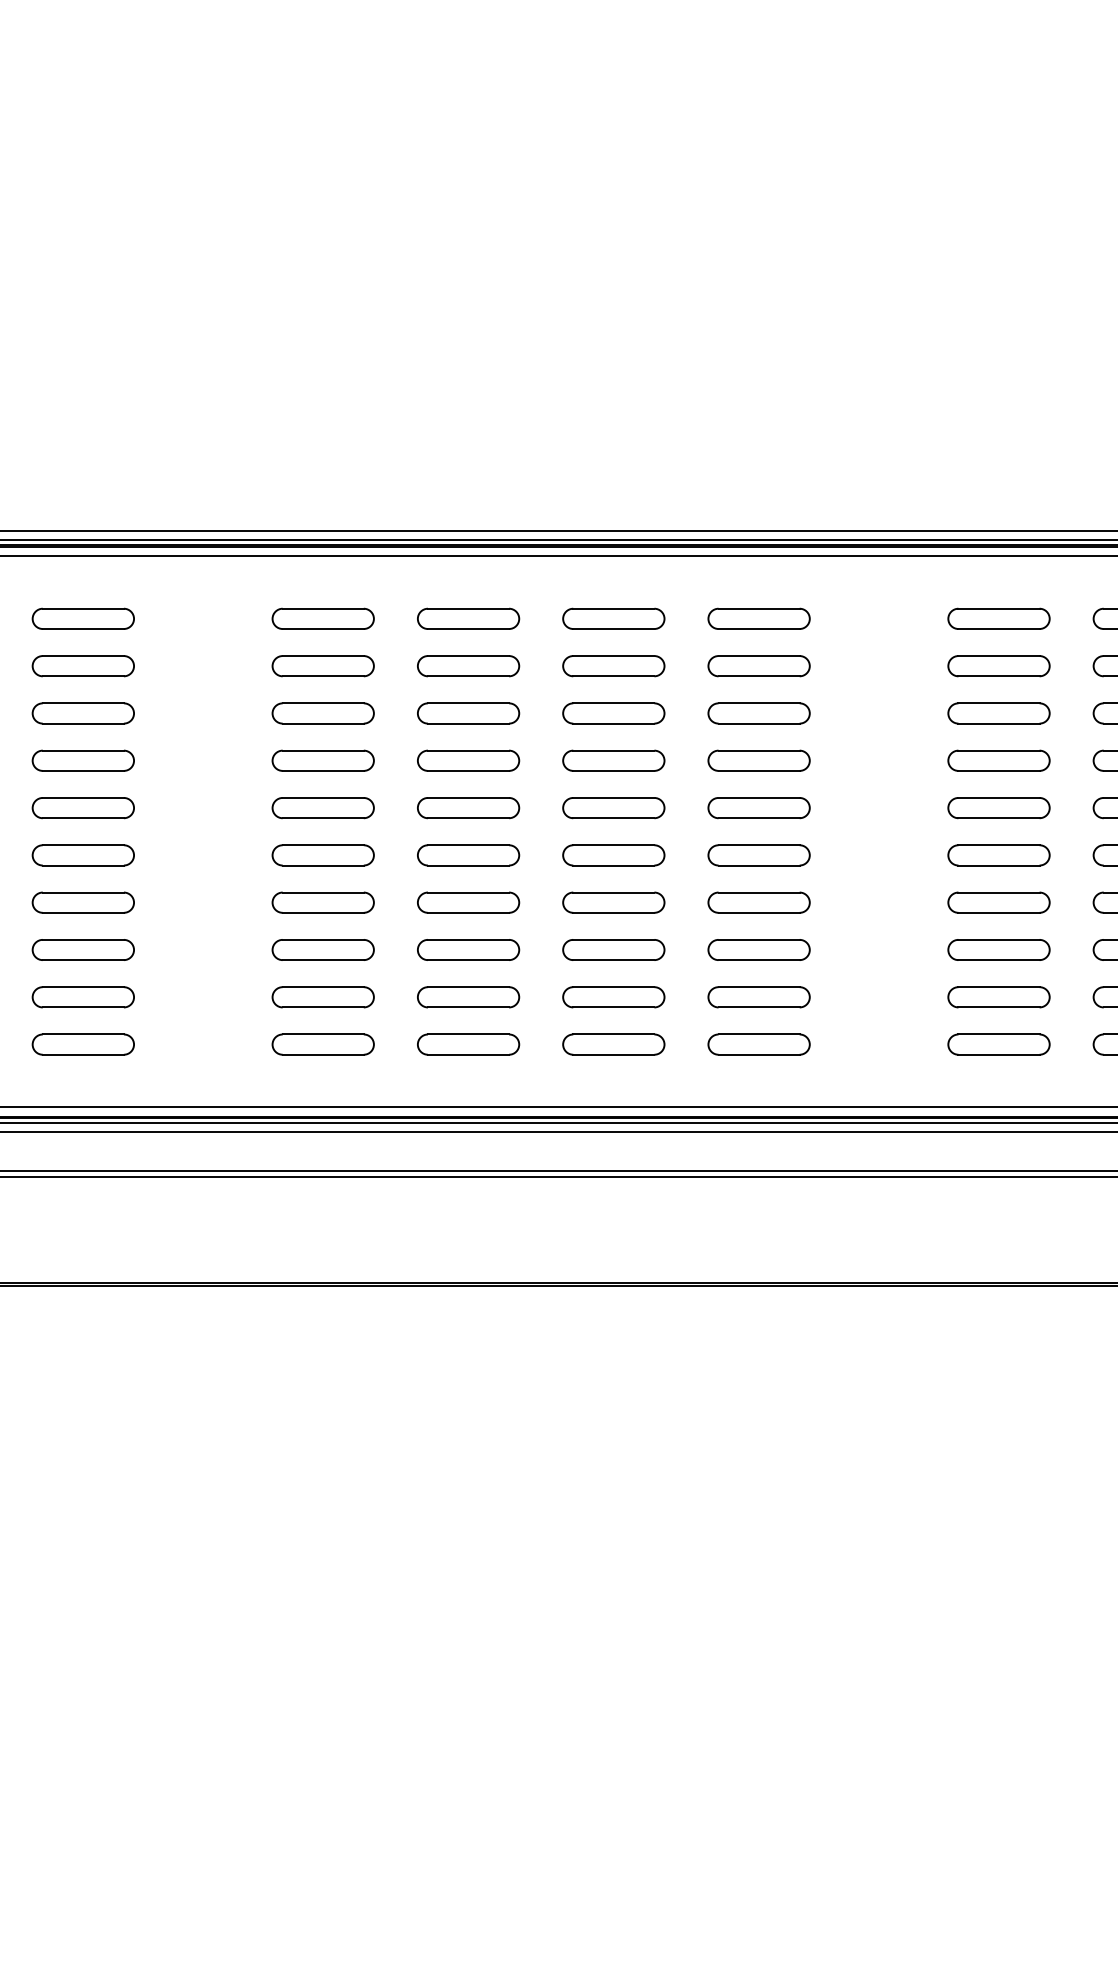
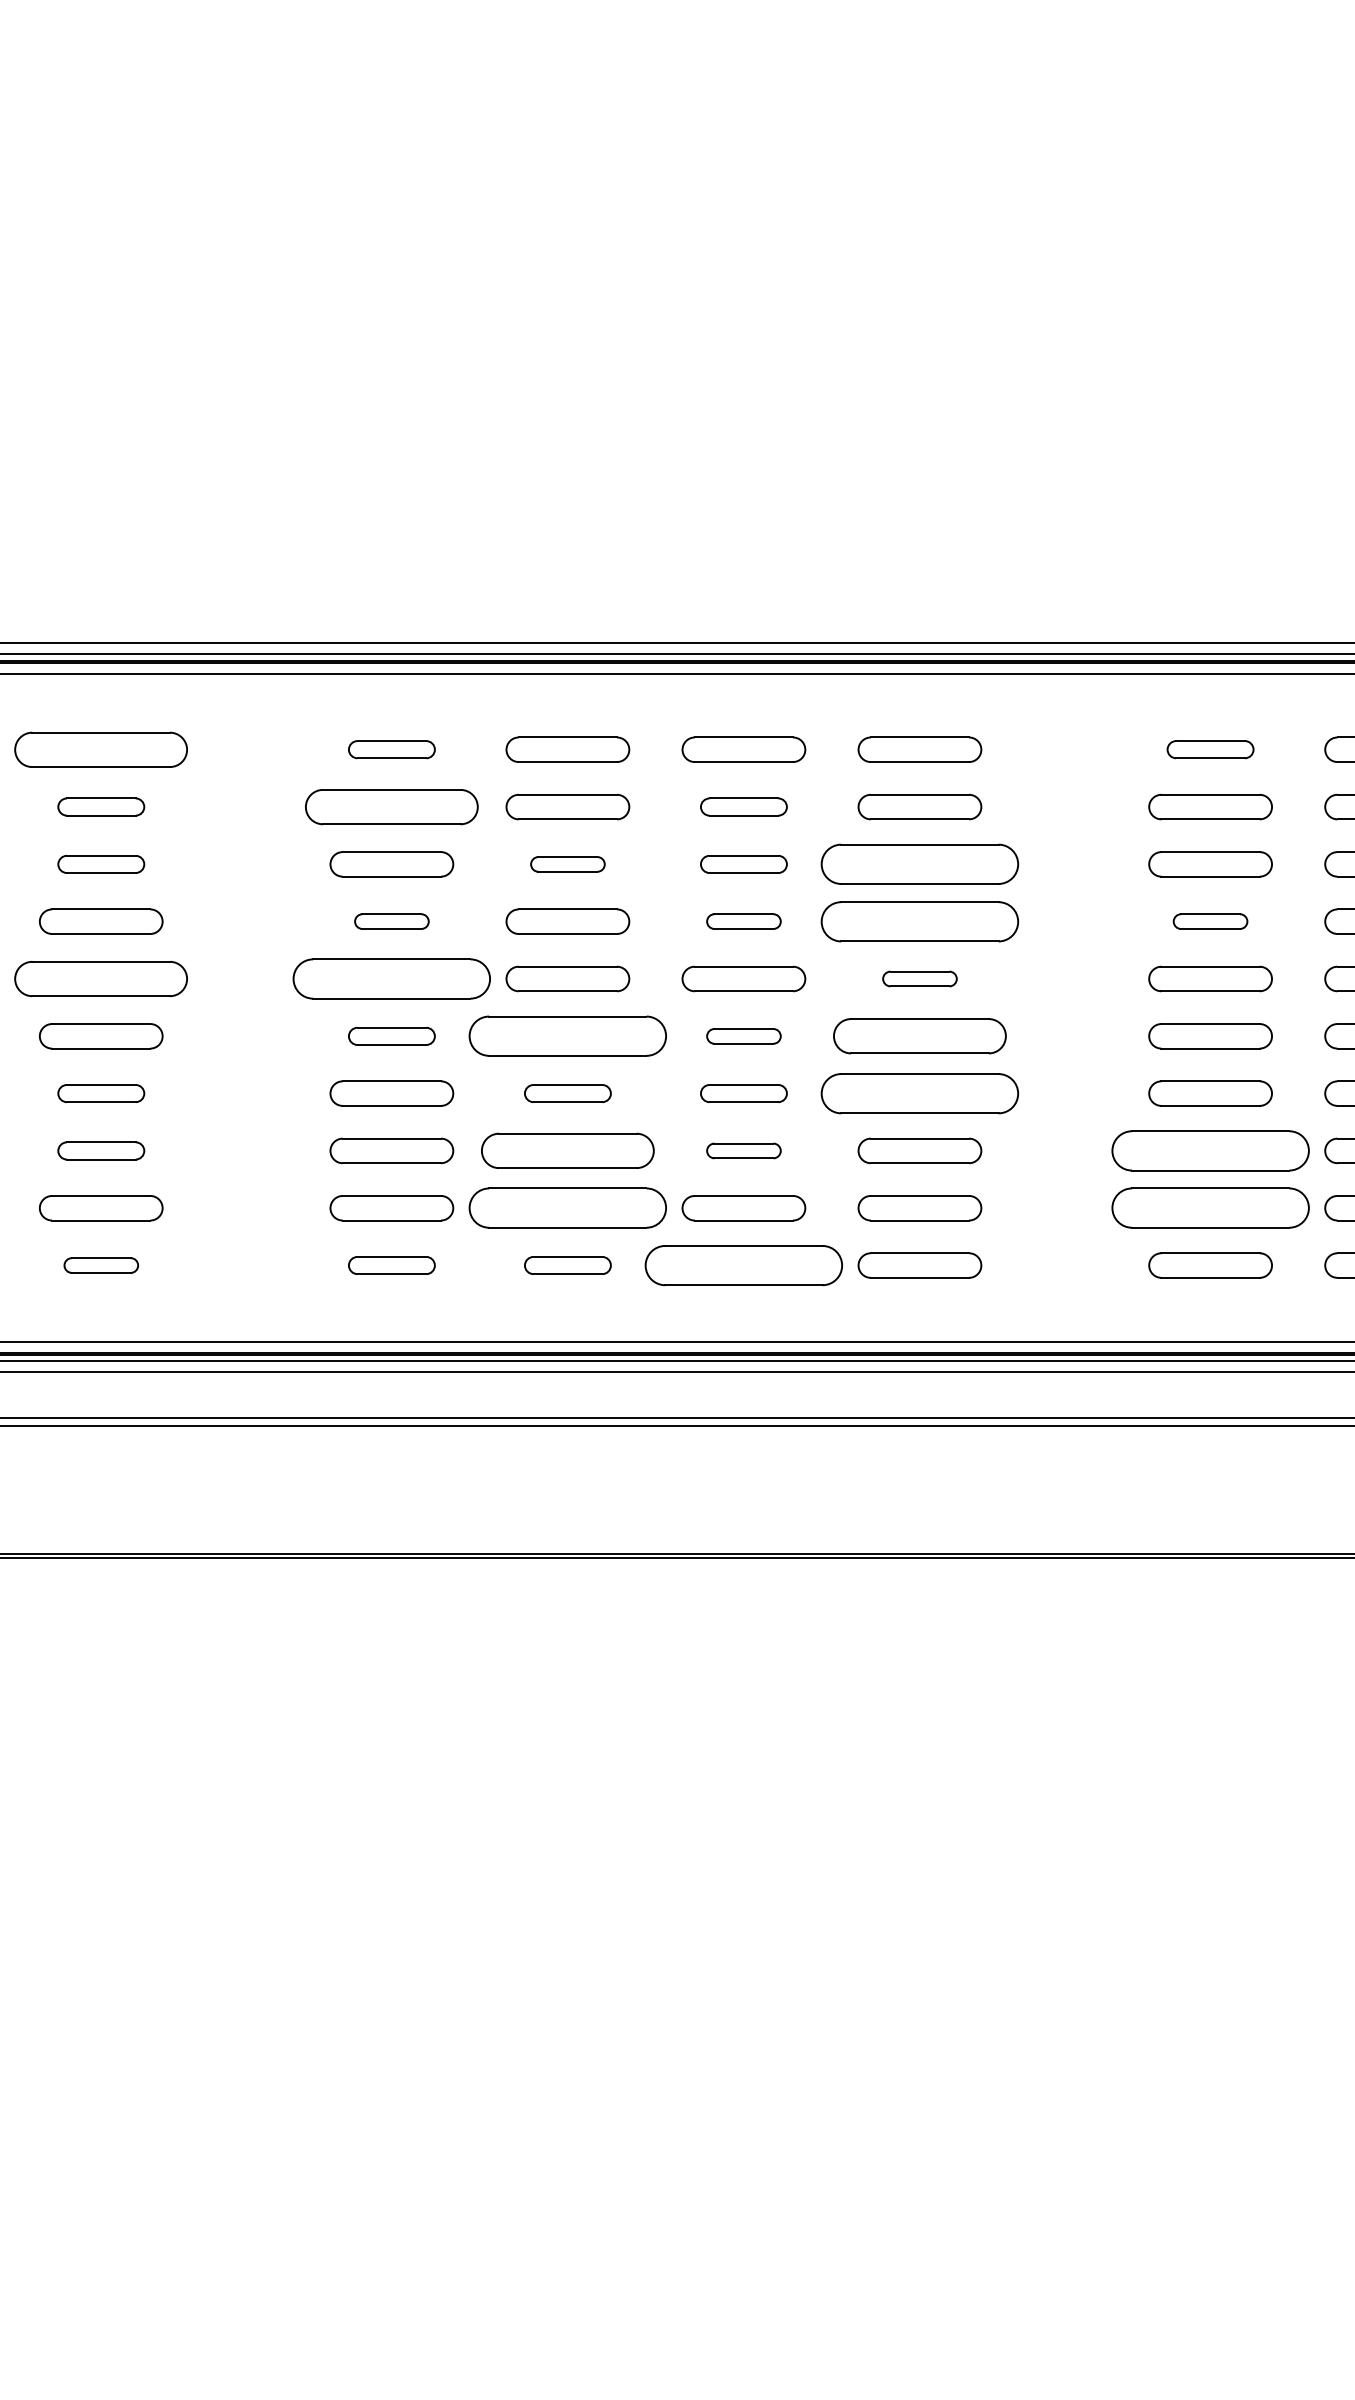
part: (83, 618) -> (101, 749), size x1.4
part: (322, 618) -> (391, 749), size x0.7
part: (998, 618) -> (1210, 749), size x0.7
part: (83, 665) -> (101, 806), size x0.7
part: (322, 665) -> (391, 806), size x1.4
part: (613, 665) -> (743, 806), size x0.7
part: (83, 713) -> (101, 864), size x0.7
part: (468, 713) -> (567, 864), size x0.6
part: (613, 713) -> (743, 864), size x0.7
part: (758, 713) -> (919, 864), size x1.6
part: (322, 760) -> (391, 921), size x0.6
part: (613, 760) -> (743, 921), size x0.6
part: (758, 760) -> (919, 921), size x1.6
part: (998, 760) -> (1210, 921), size x0.6
part: (83, 807) -> (101, 978), size x1.4
part: (322, 807) -> (391, 978), size x1.6
part: (758, 807) -> (919, 978), size x0.6
part: (322, 855) -> (391, 1036), size x0.7
part: (468, 855) -> (567, 1036), size x1.6
part: (613, 855) -> (743, 1036), size x0.6
part: (758, 855) -> (919, 1036), size x1.4
part: (83, 902) -> (101, 1093), size x0.7
part: (468, 902) -> (567, 1093), size x0.7
part: (613, 902) -> (743, 1093), size x0.7
part: (758, 902) -> (919, 1093), size x1.6
part: (83, 949) -> (101, 1150), size x0.7
part: (468, 949) -> (567, 1150), size x1.4
part: (613, 949) -> (743, 1150), size x0.6
part: (998, 949) -> (1210, 1150), size x1.6
part: (468, 997) -> (567, 1208), size x1.6
part: (998, 997) -> (1210, 1208), size x1.6
part: (83, 1044) -> (101, 1265), size x0.6
part: (322, 1044) -> (391, 1265), size x0.7
part: (468, 1044) -> (567, 1265), size x0.7
part: (613, 1044) -> (743, 1265), size x1.6

